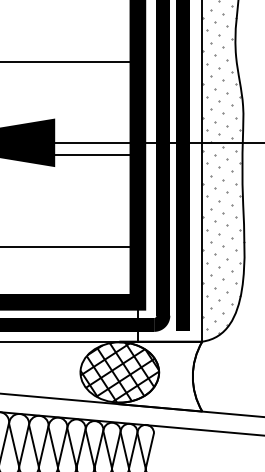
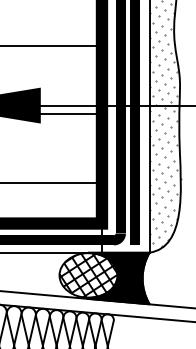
fill: (160, 376) -> (118, 278), added

